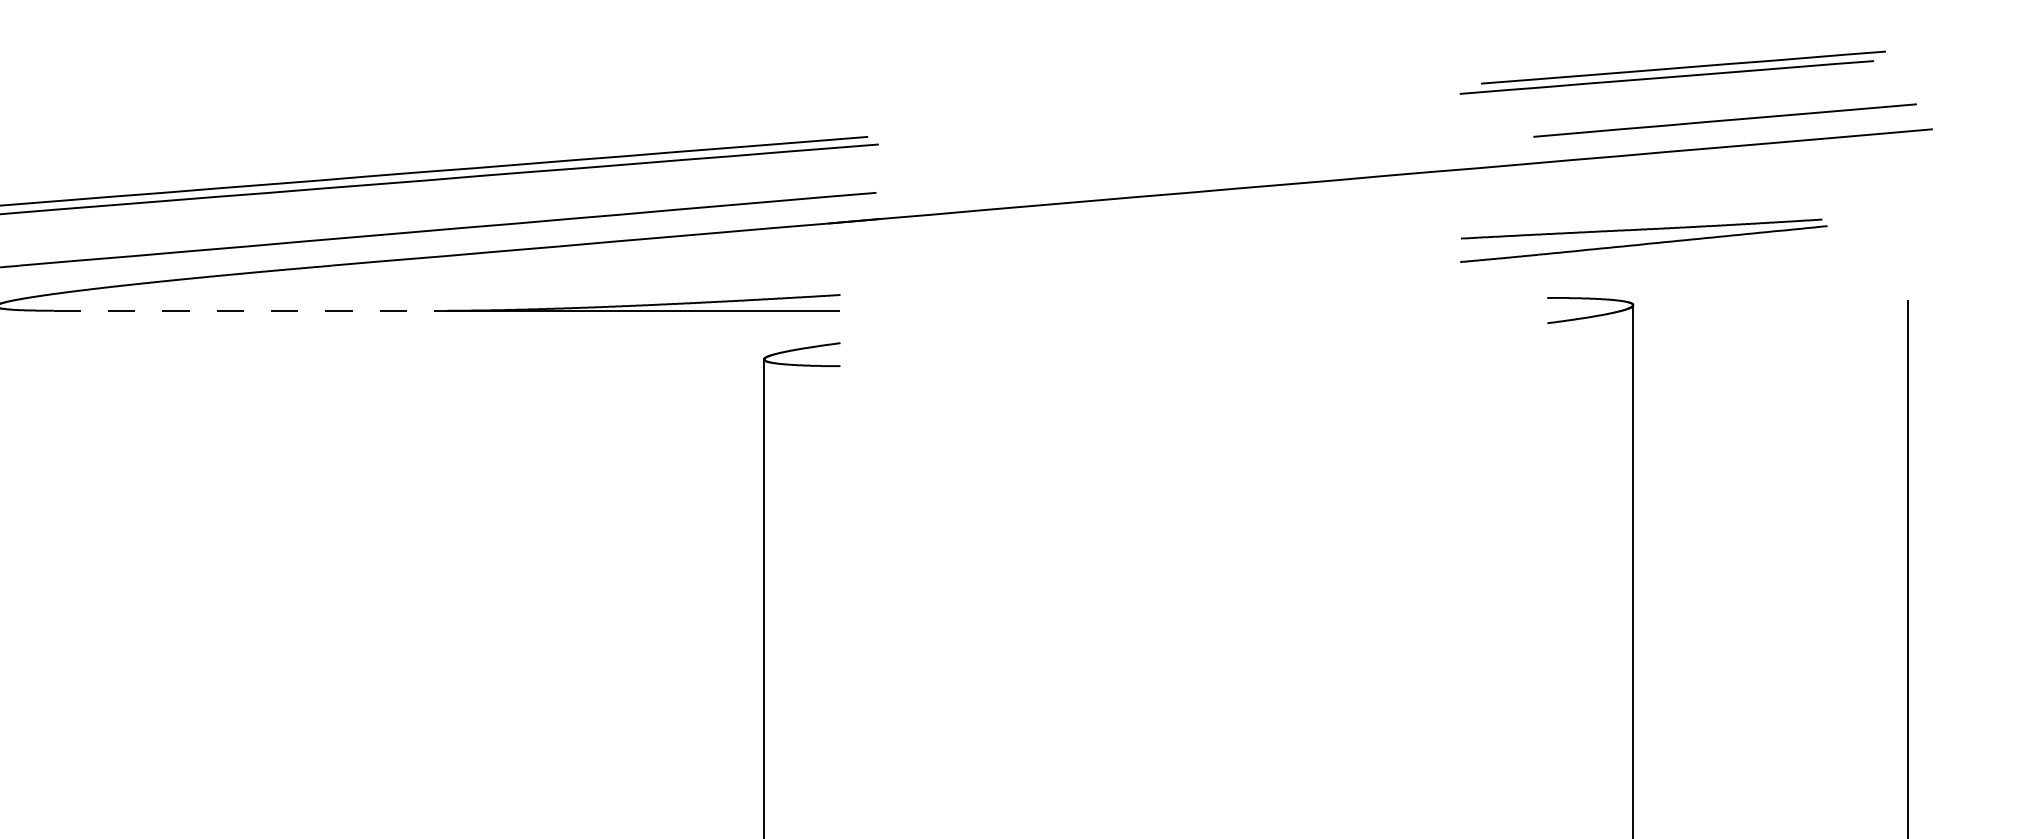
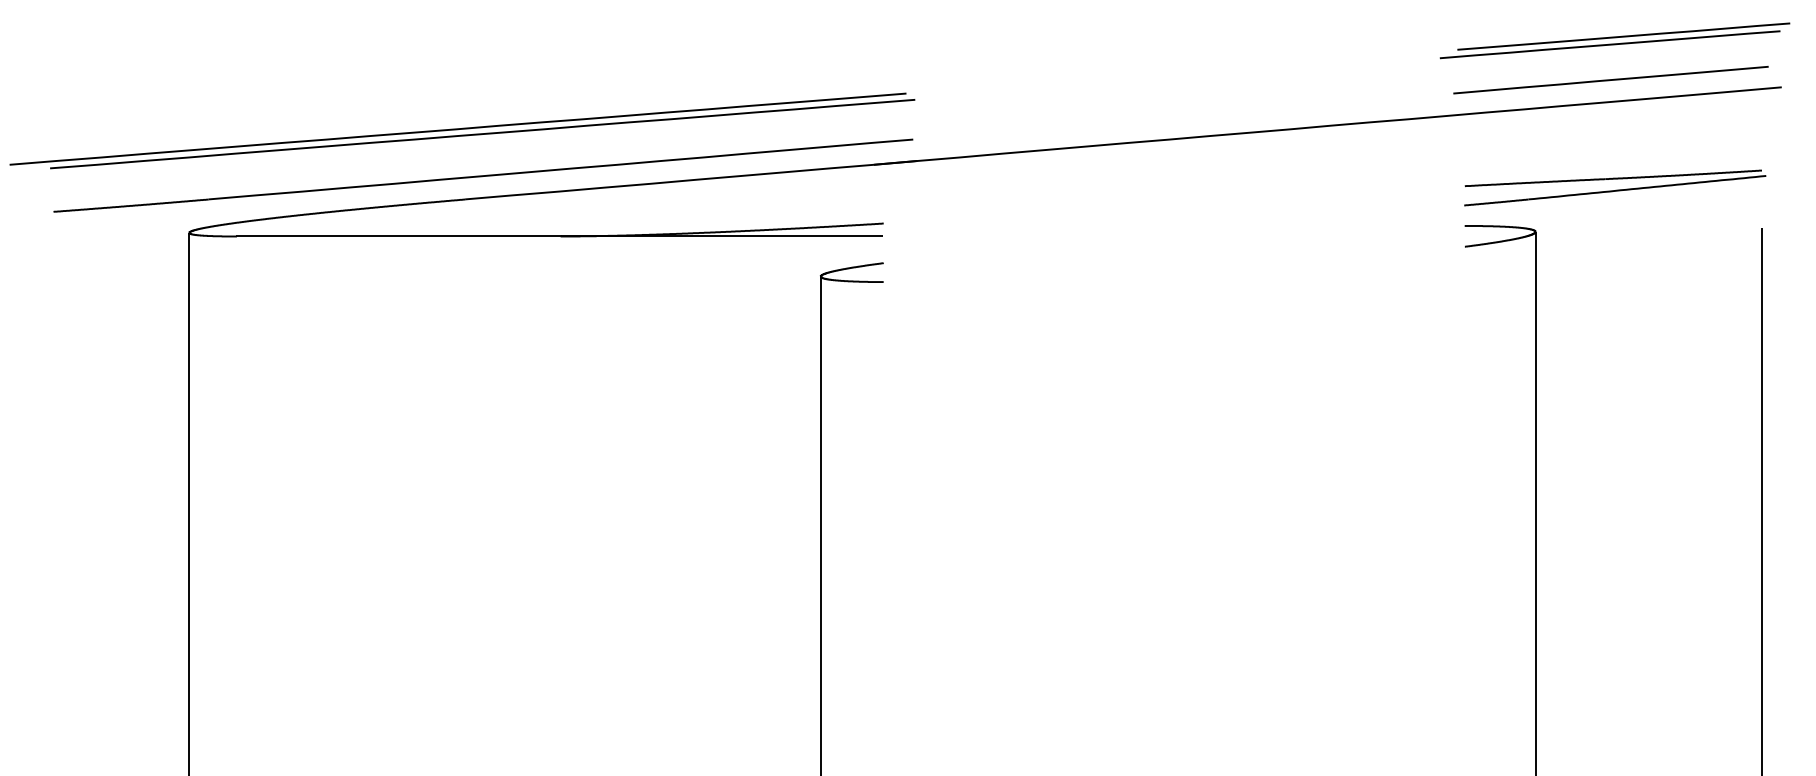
part: (1672, 72) -> (1614, 40), moved
part: (1644, 240) -> (1615, 187), moved
line: (250, 310) -> (398, 236), dashed -> solid

